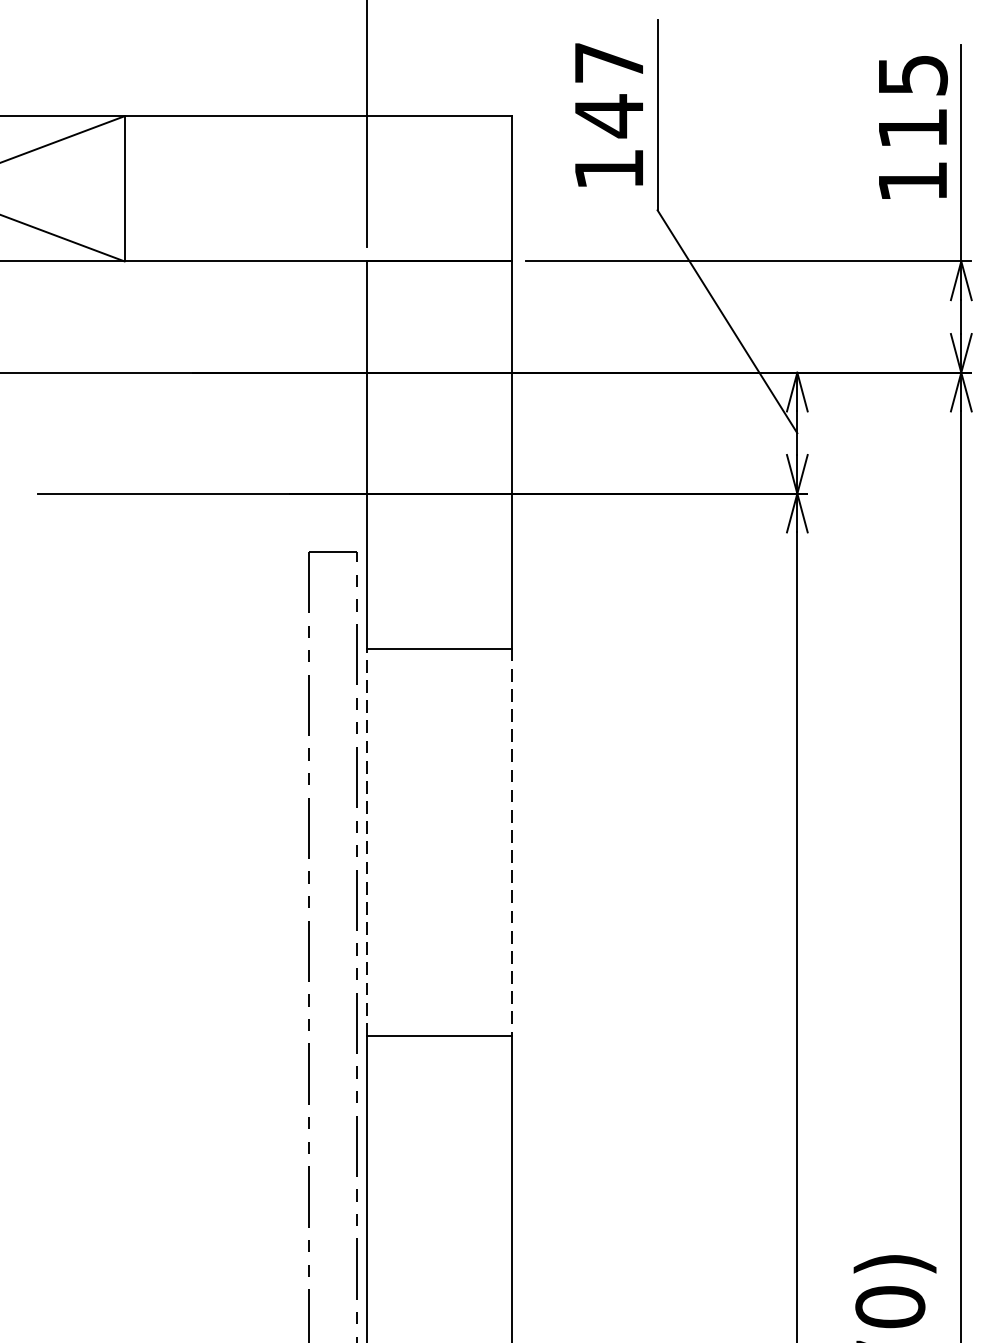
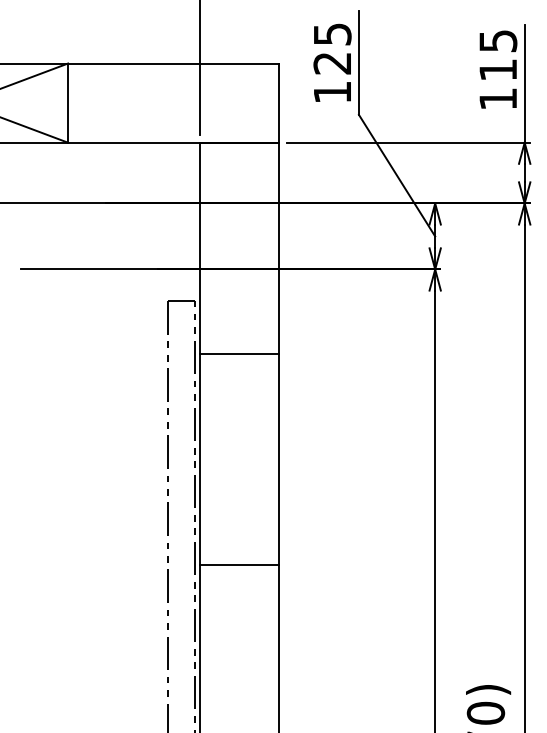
text: (609, 90) -> (332, 49), 147 -> 125
line: (367, 841) -> (200, 459), dashed -> solid
line: (511, 841) -> (279, 459), dashed -> solid

